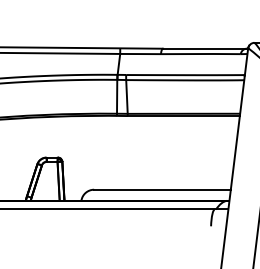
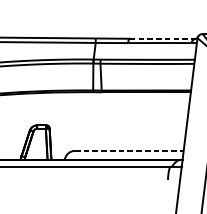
line: (204, 48) -> (162, 38), solid -> dashed
line: (162, 189) -> (129, 150), solid -> dashed

